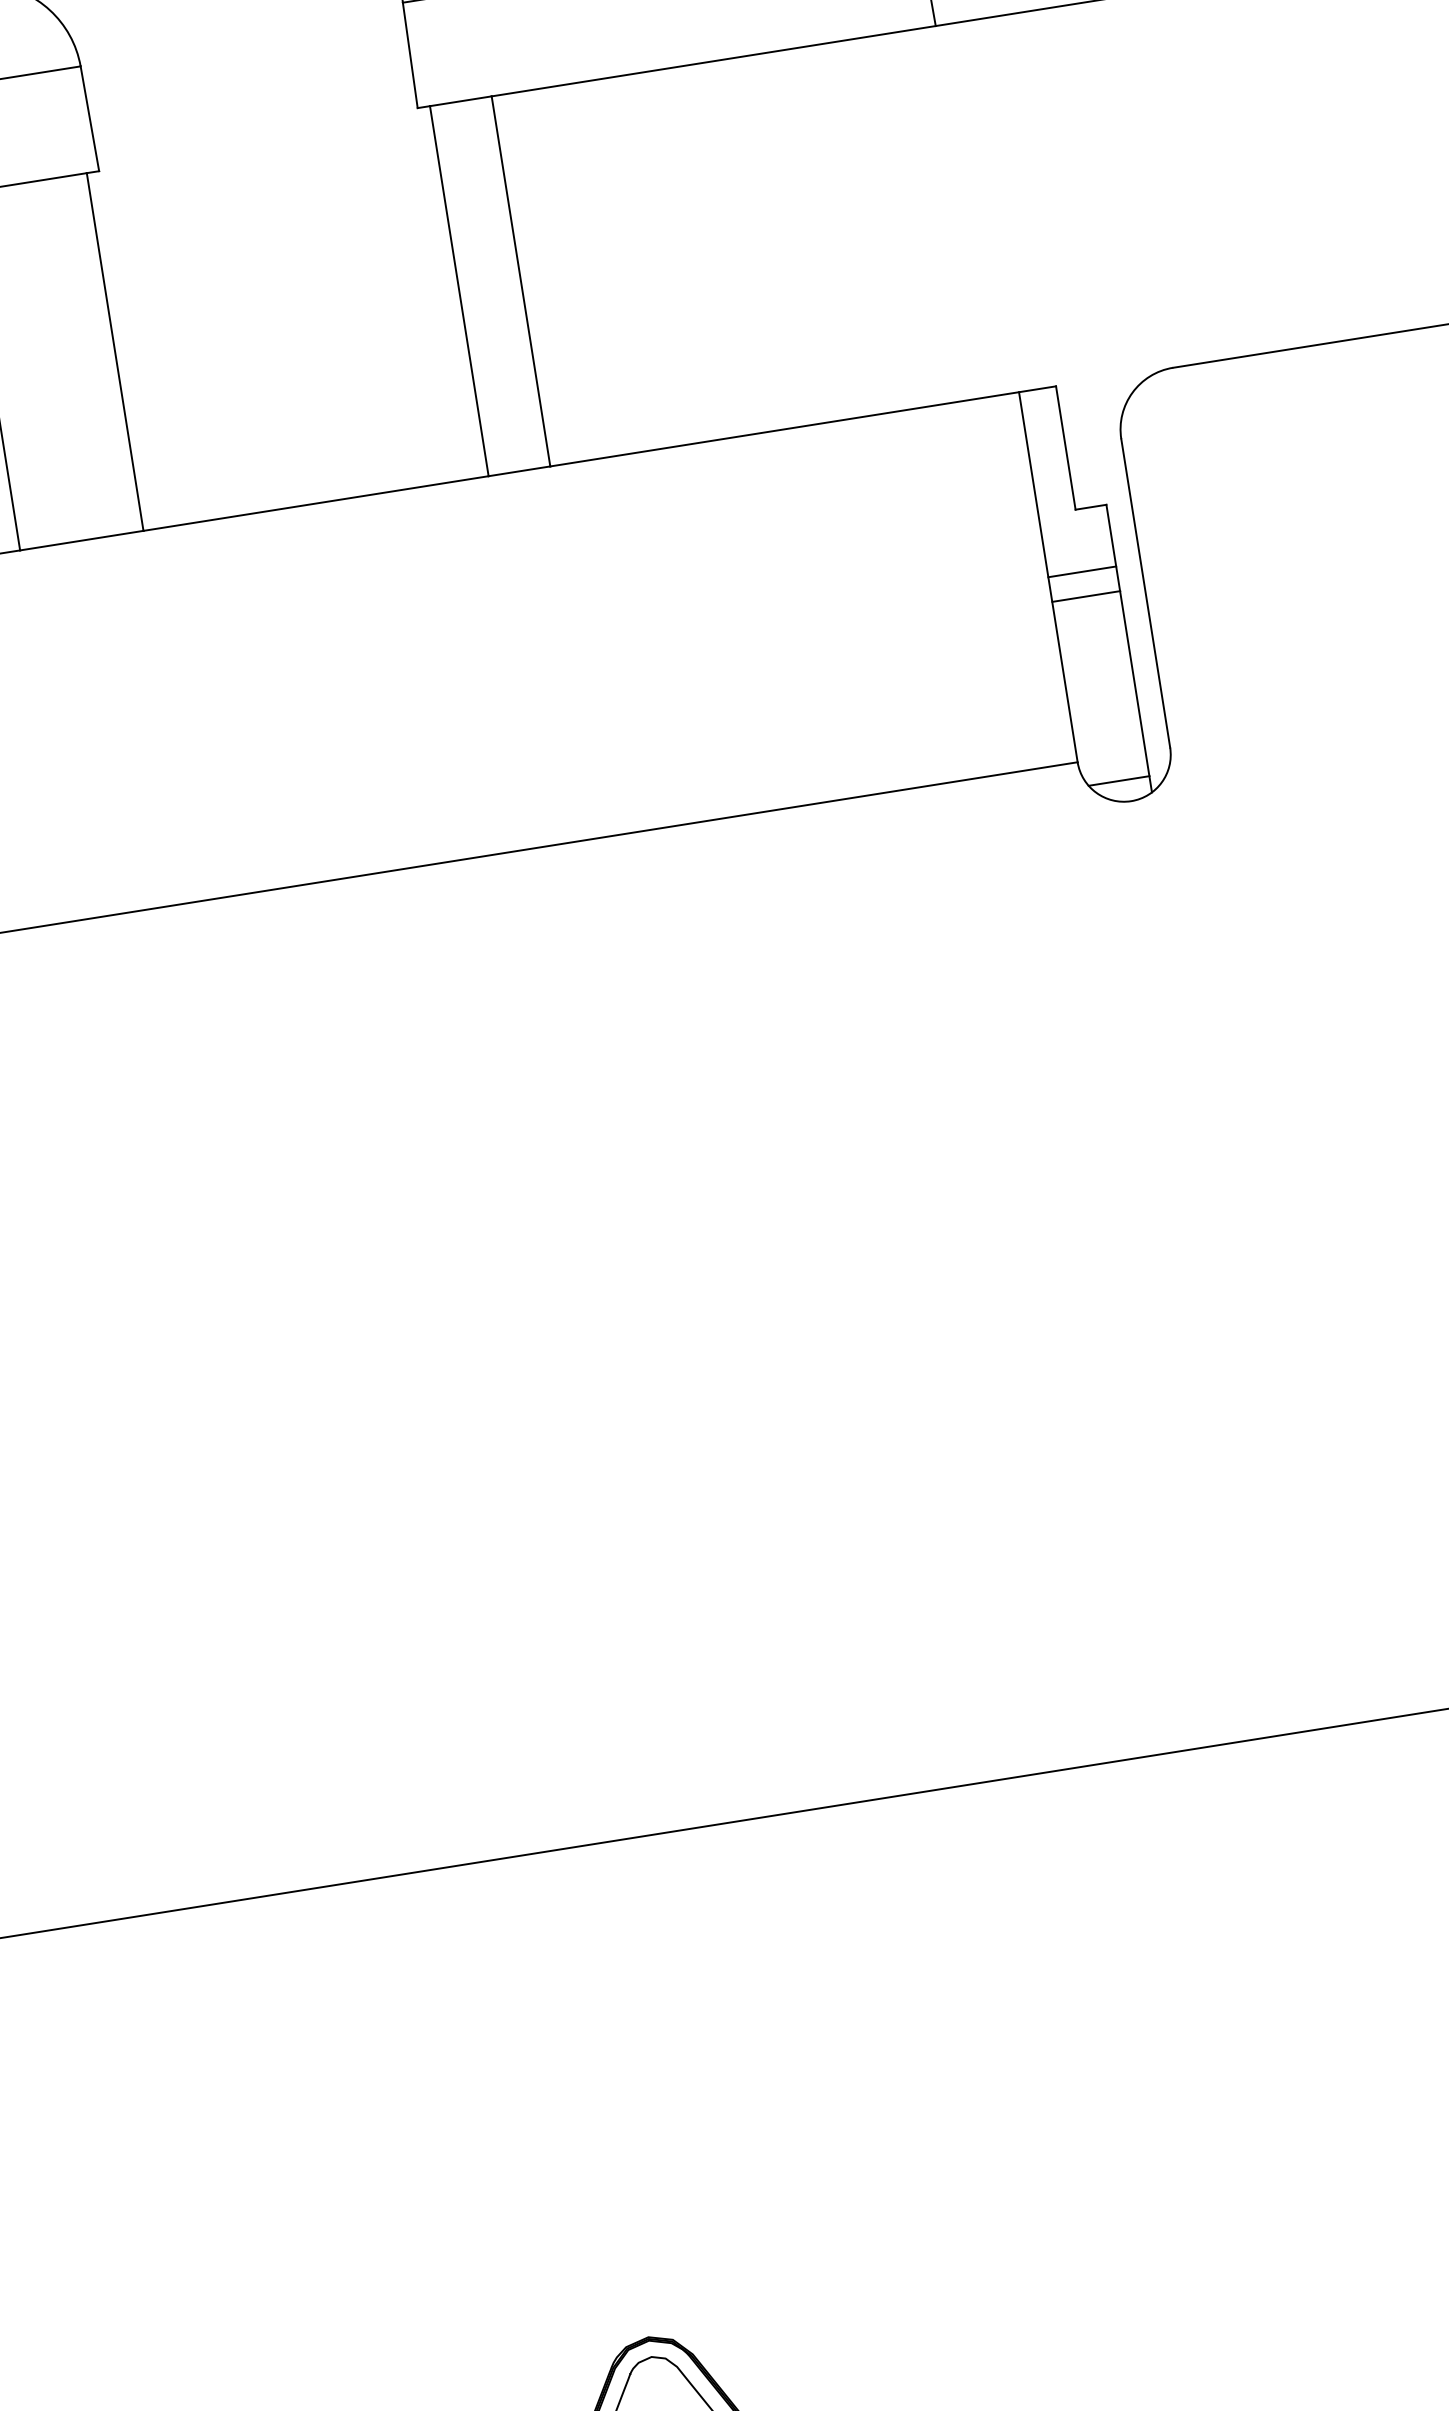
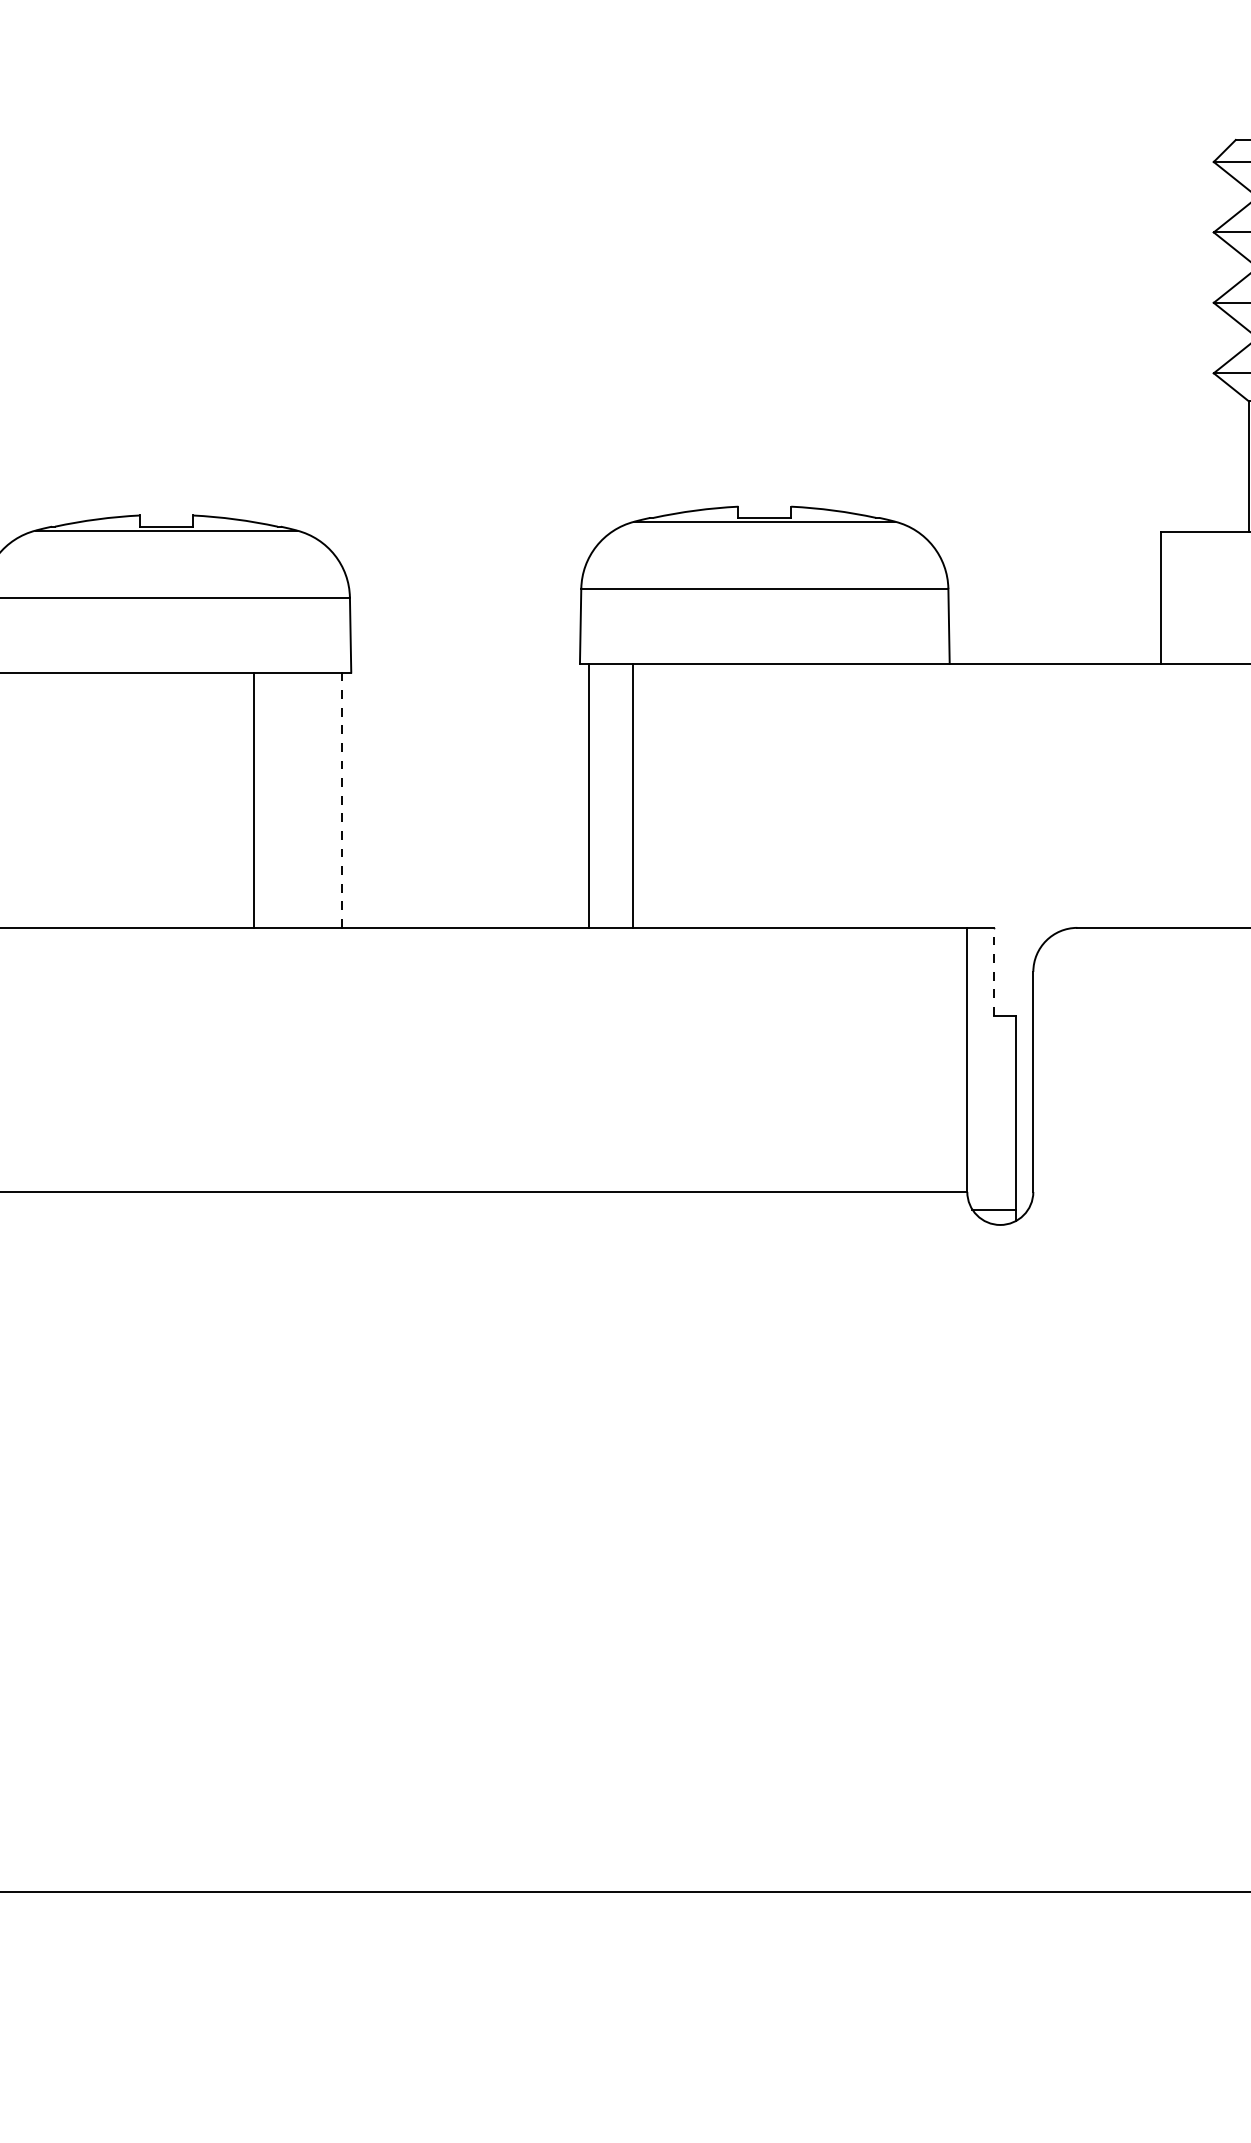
line: (115, 352) -> (342, 800), solid -> dashed
line: (1065, 447) -> (993, 971), solid -> dashed
line: (1082, 571) -> (991, 1059), removed
line: (1086, 596) -> (991, 1077), removed

